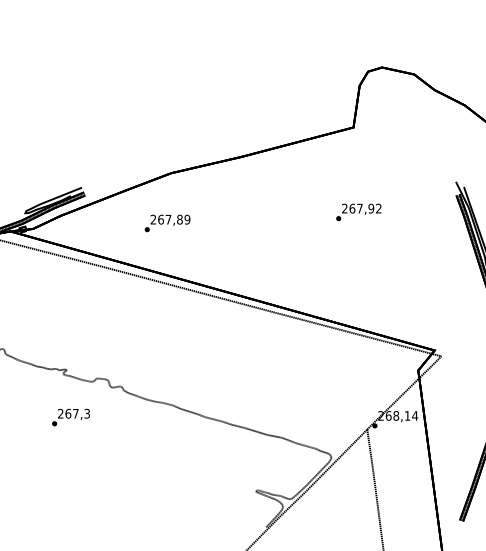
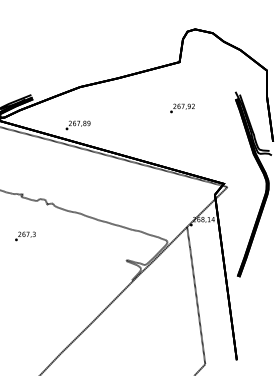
text: (166, 223) -> (77, 125), moved
text: (71, 417) -> (25, 236), moved

